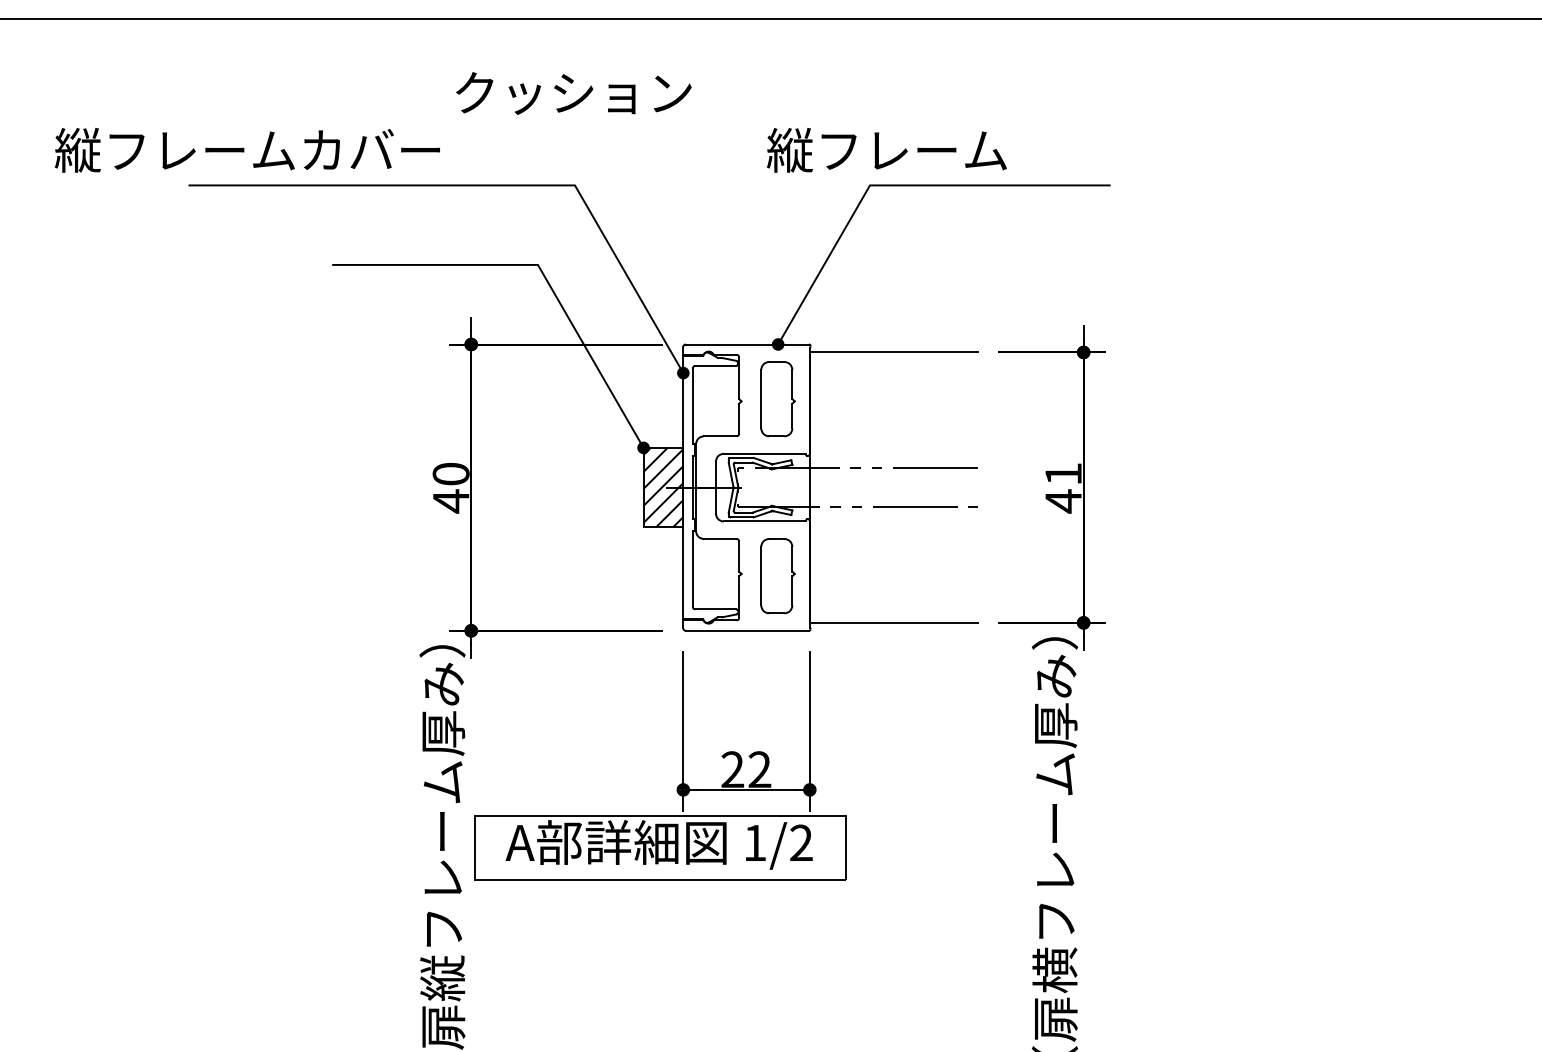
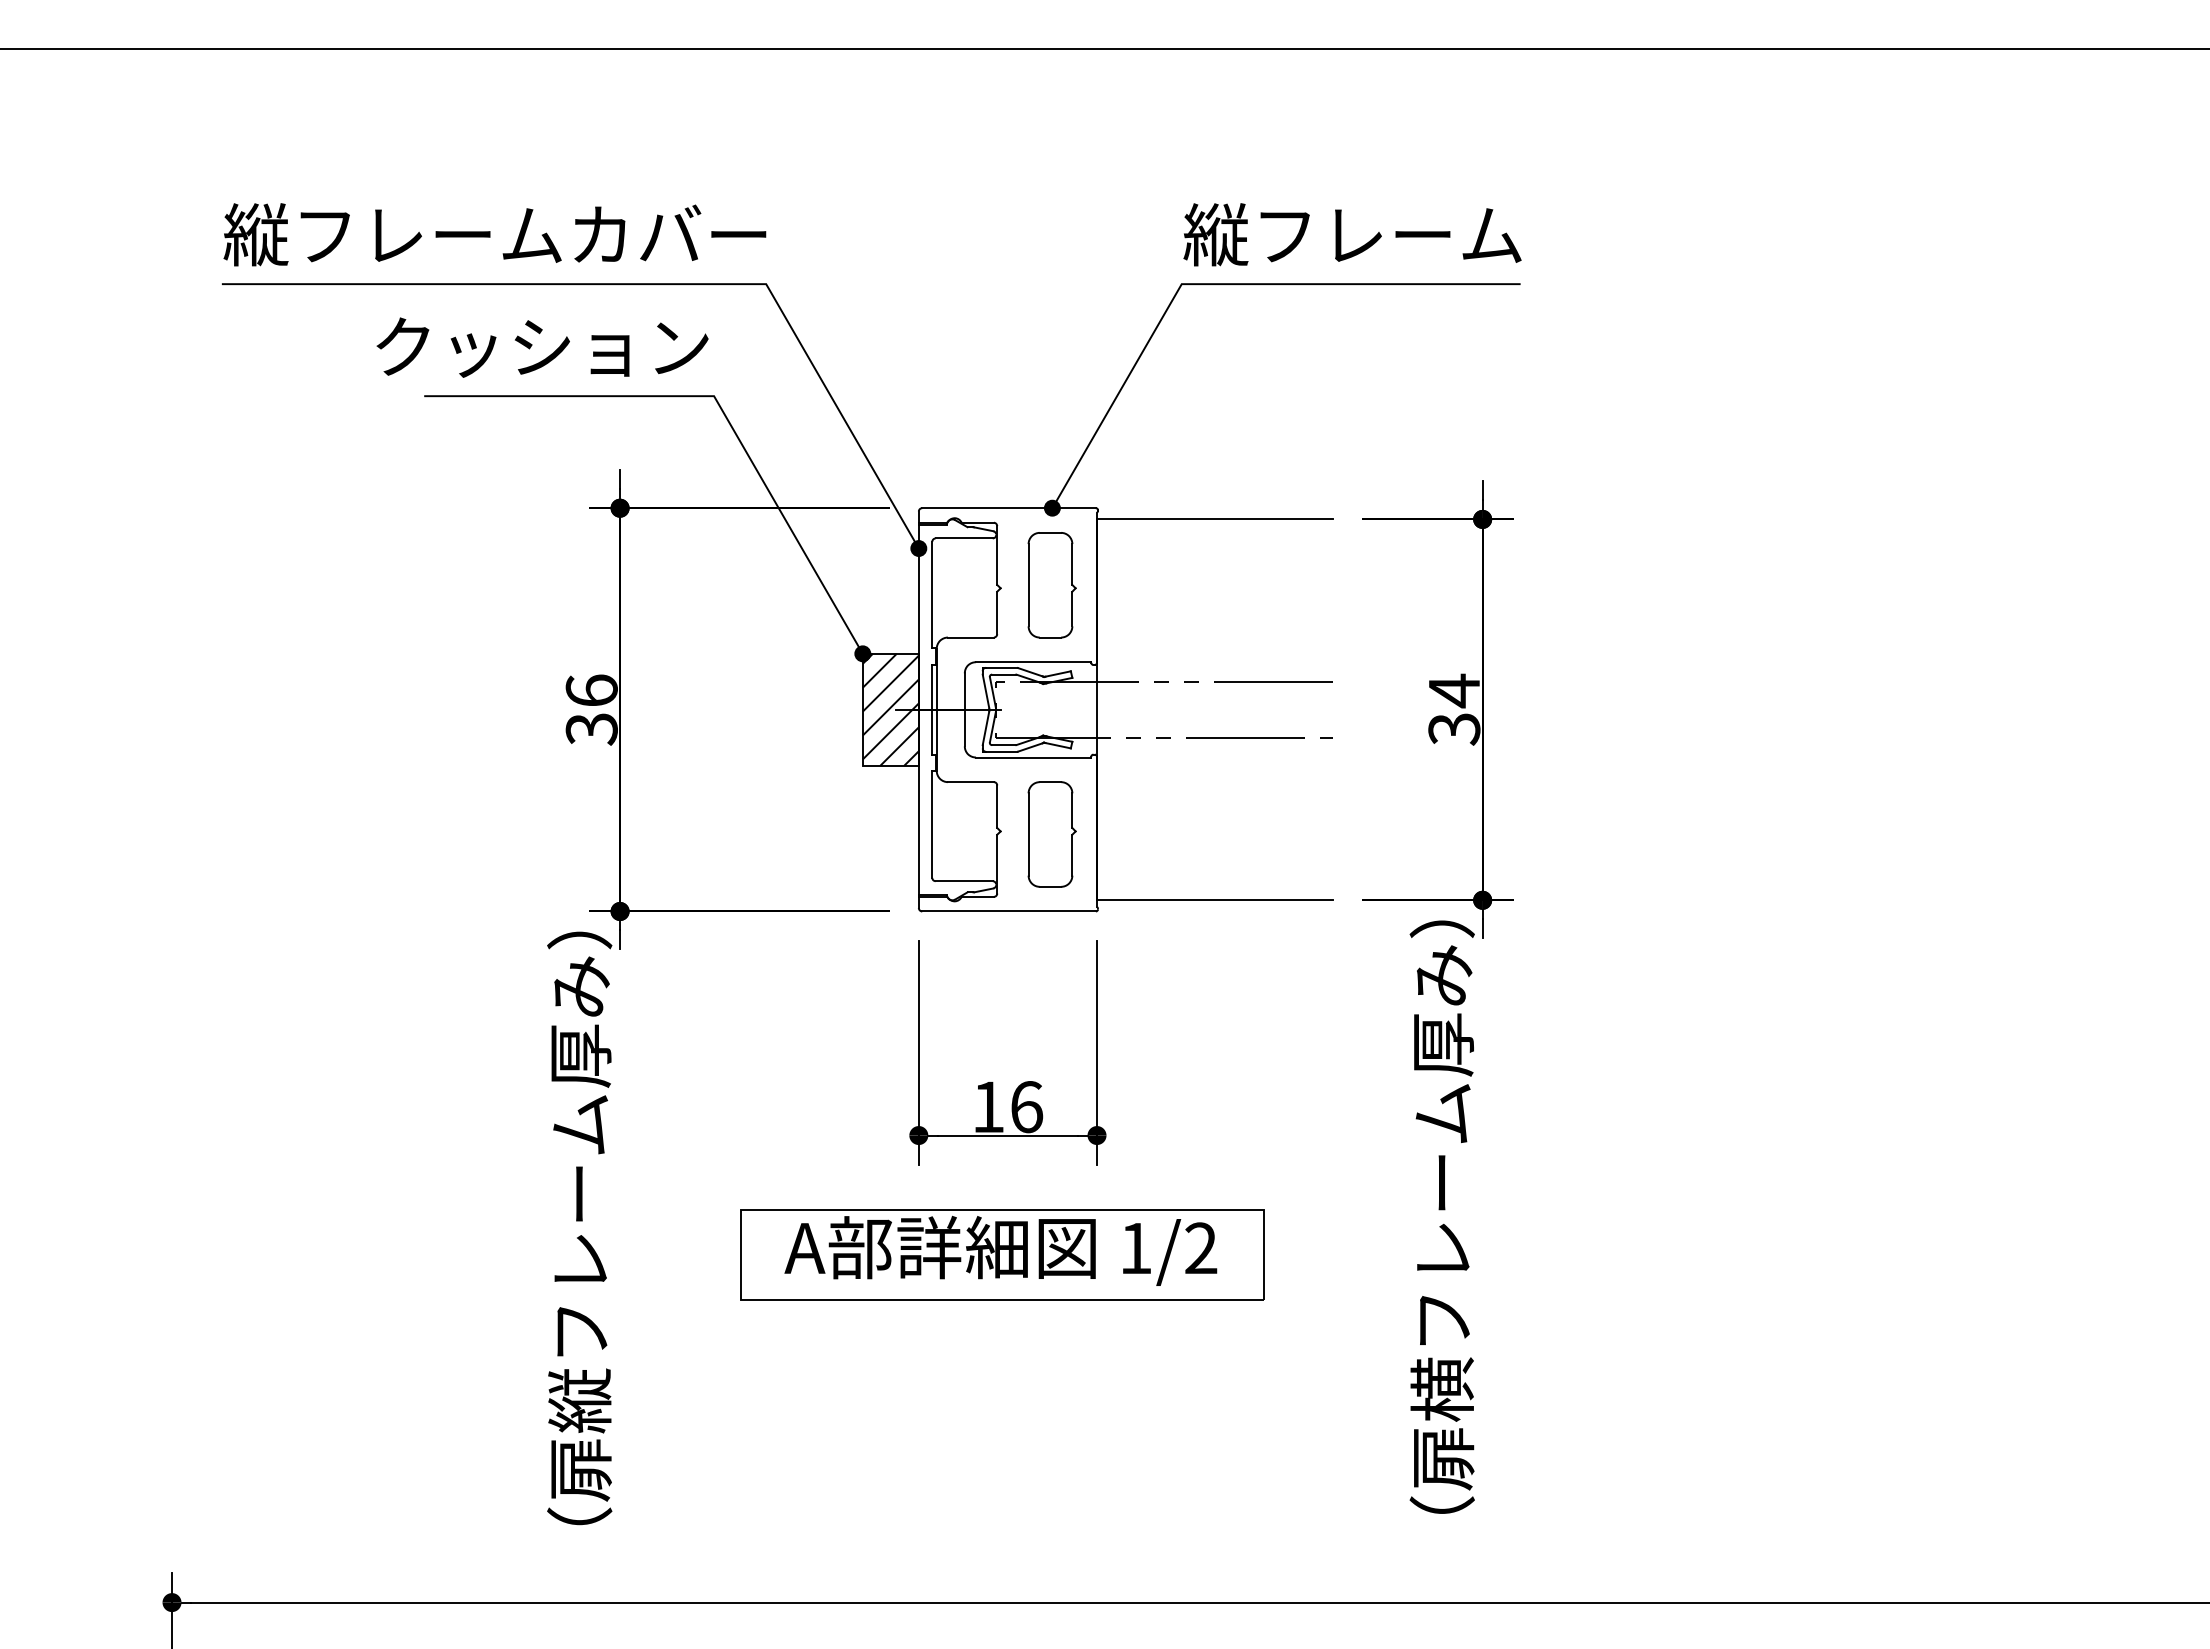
text: (573, 93) -> (542, 347), moved
text: (247, 150) -> (494, 234), moved
text: (886, 150) -> (1352, 234), moved
text: (1063, 487) -> (1454, 709), 41 -> 34
text: (450, 488) -> (591, 710), 40 -> 36
text: (746, 769) -> (1007, 1107), 22 -> 16
part: (660, 847) -> (1002, 1254), moved

